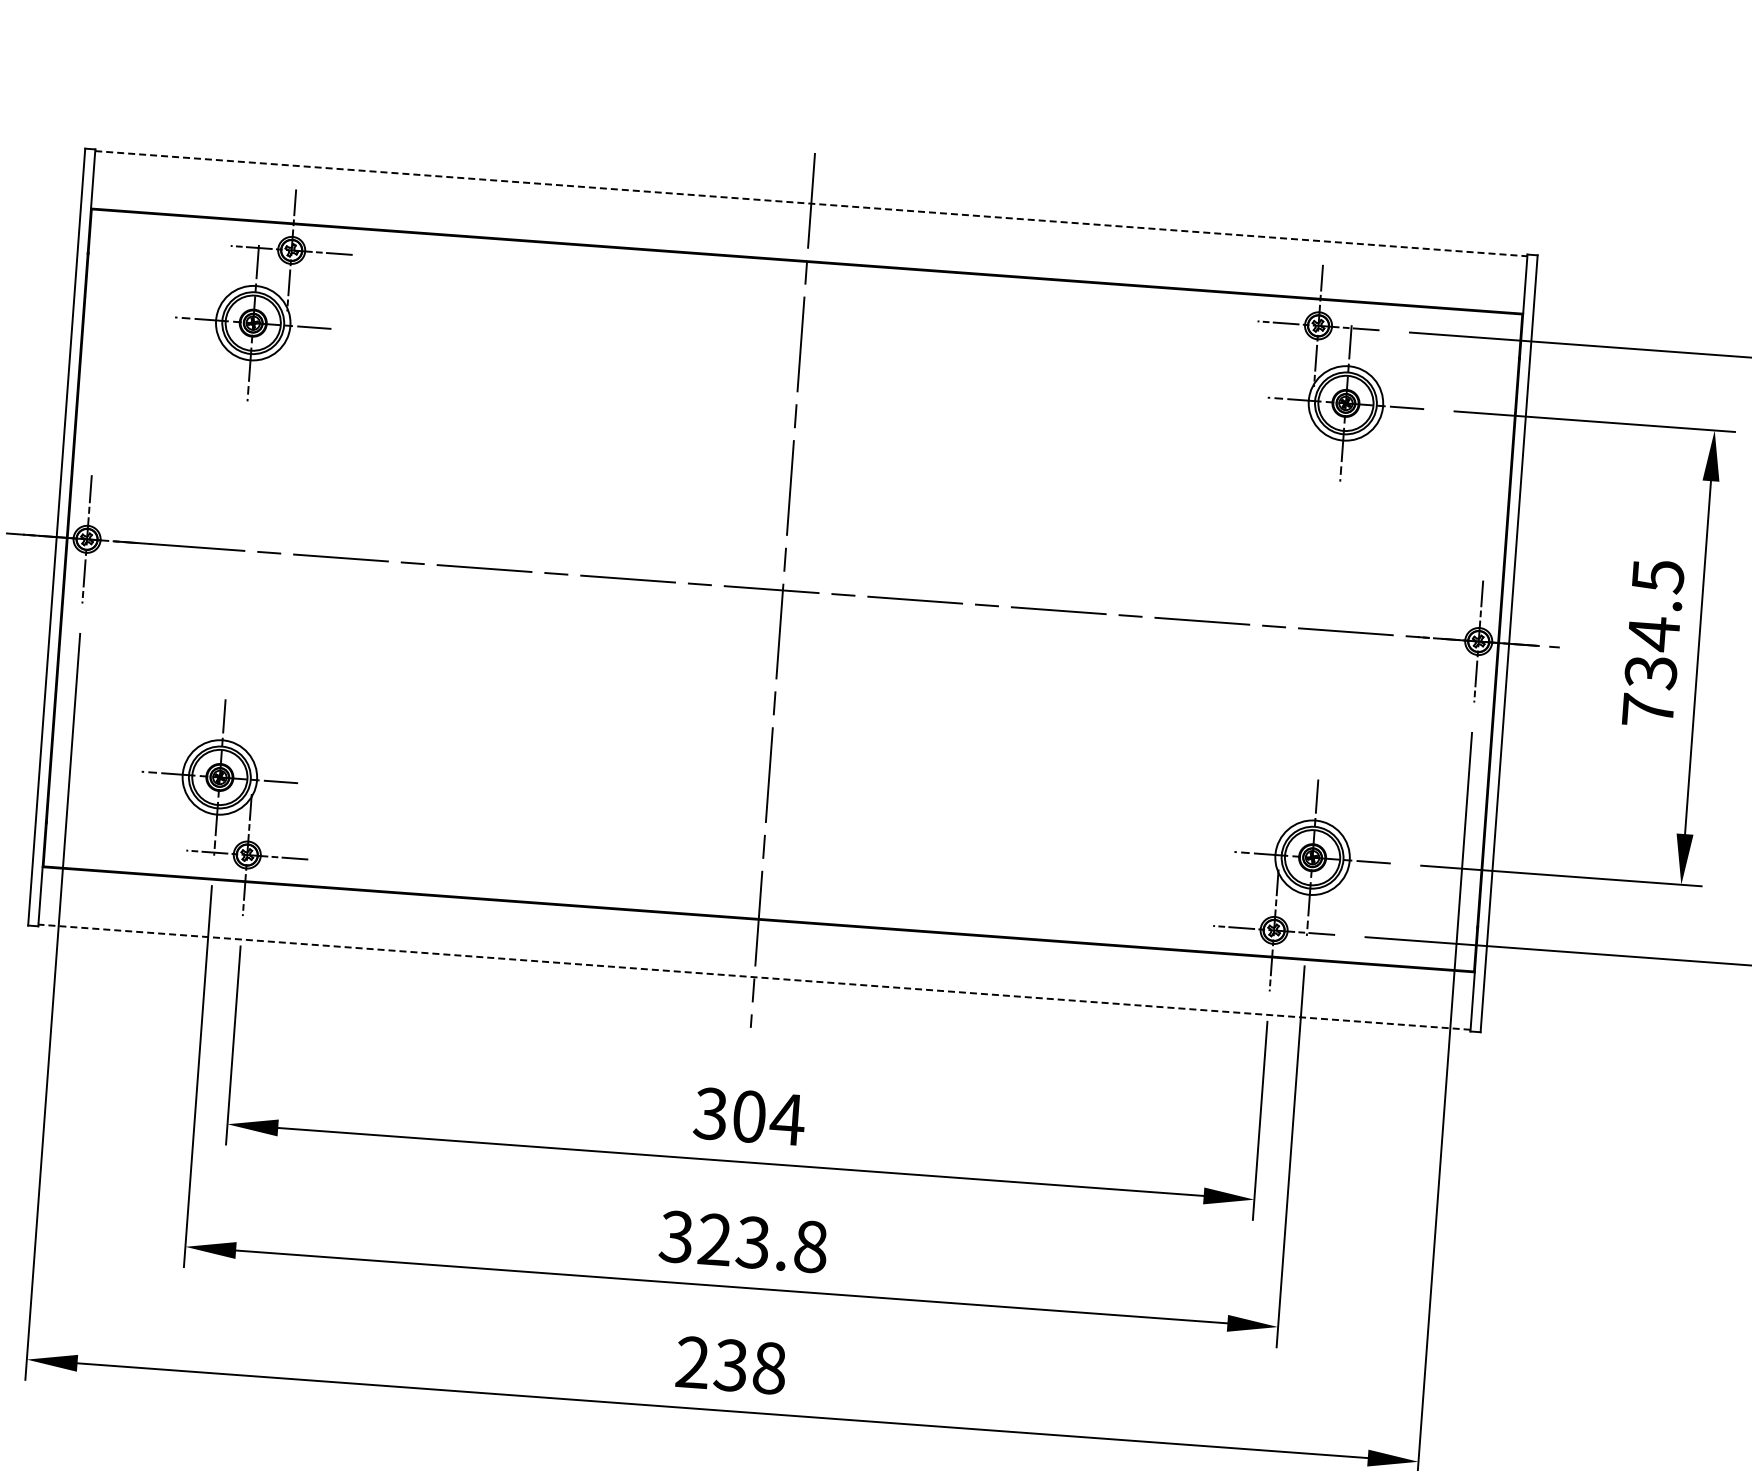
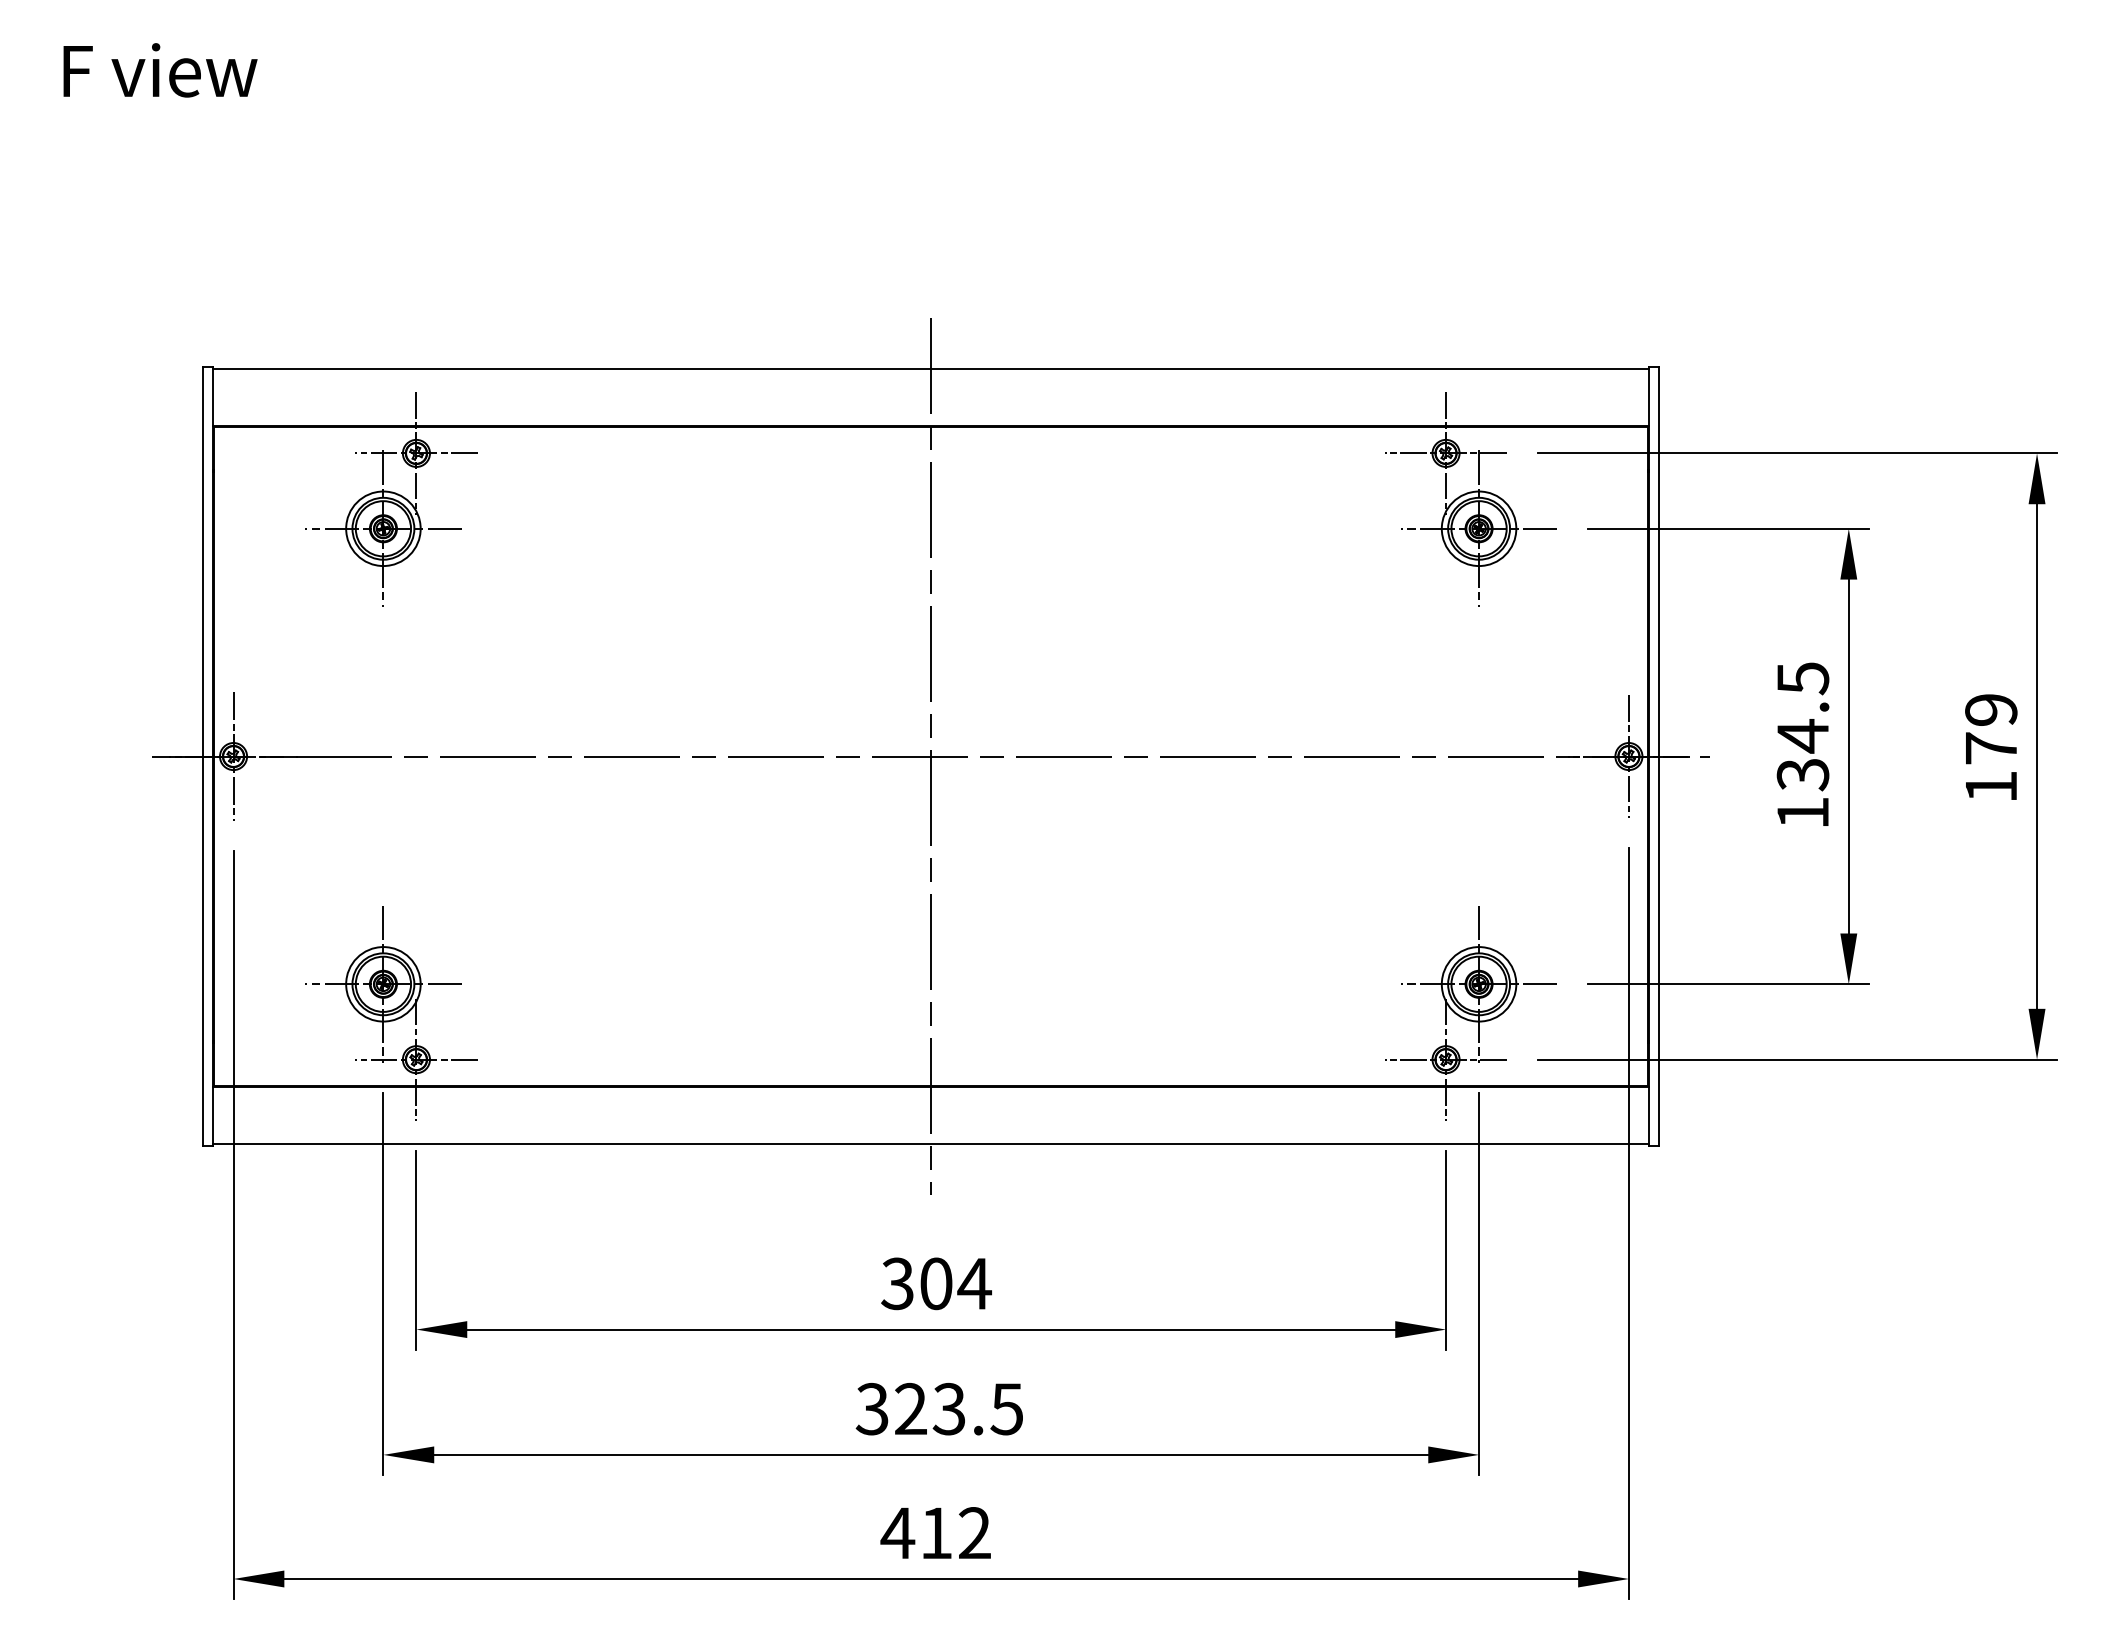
line: (811, 203) -> (931, 368), dashed -> solid
text: (1647, 710) -> (1802, 812), 734.5 -> 134.5
line: (753, 977) -> (930, 1144), dashed -> solid
text: (810, 1247) -> (1006, 1409), 323.8 -> 323.5
text: (730, 1365) -> (935, 1533), 238 -> 412

